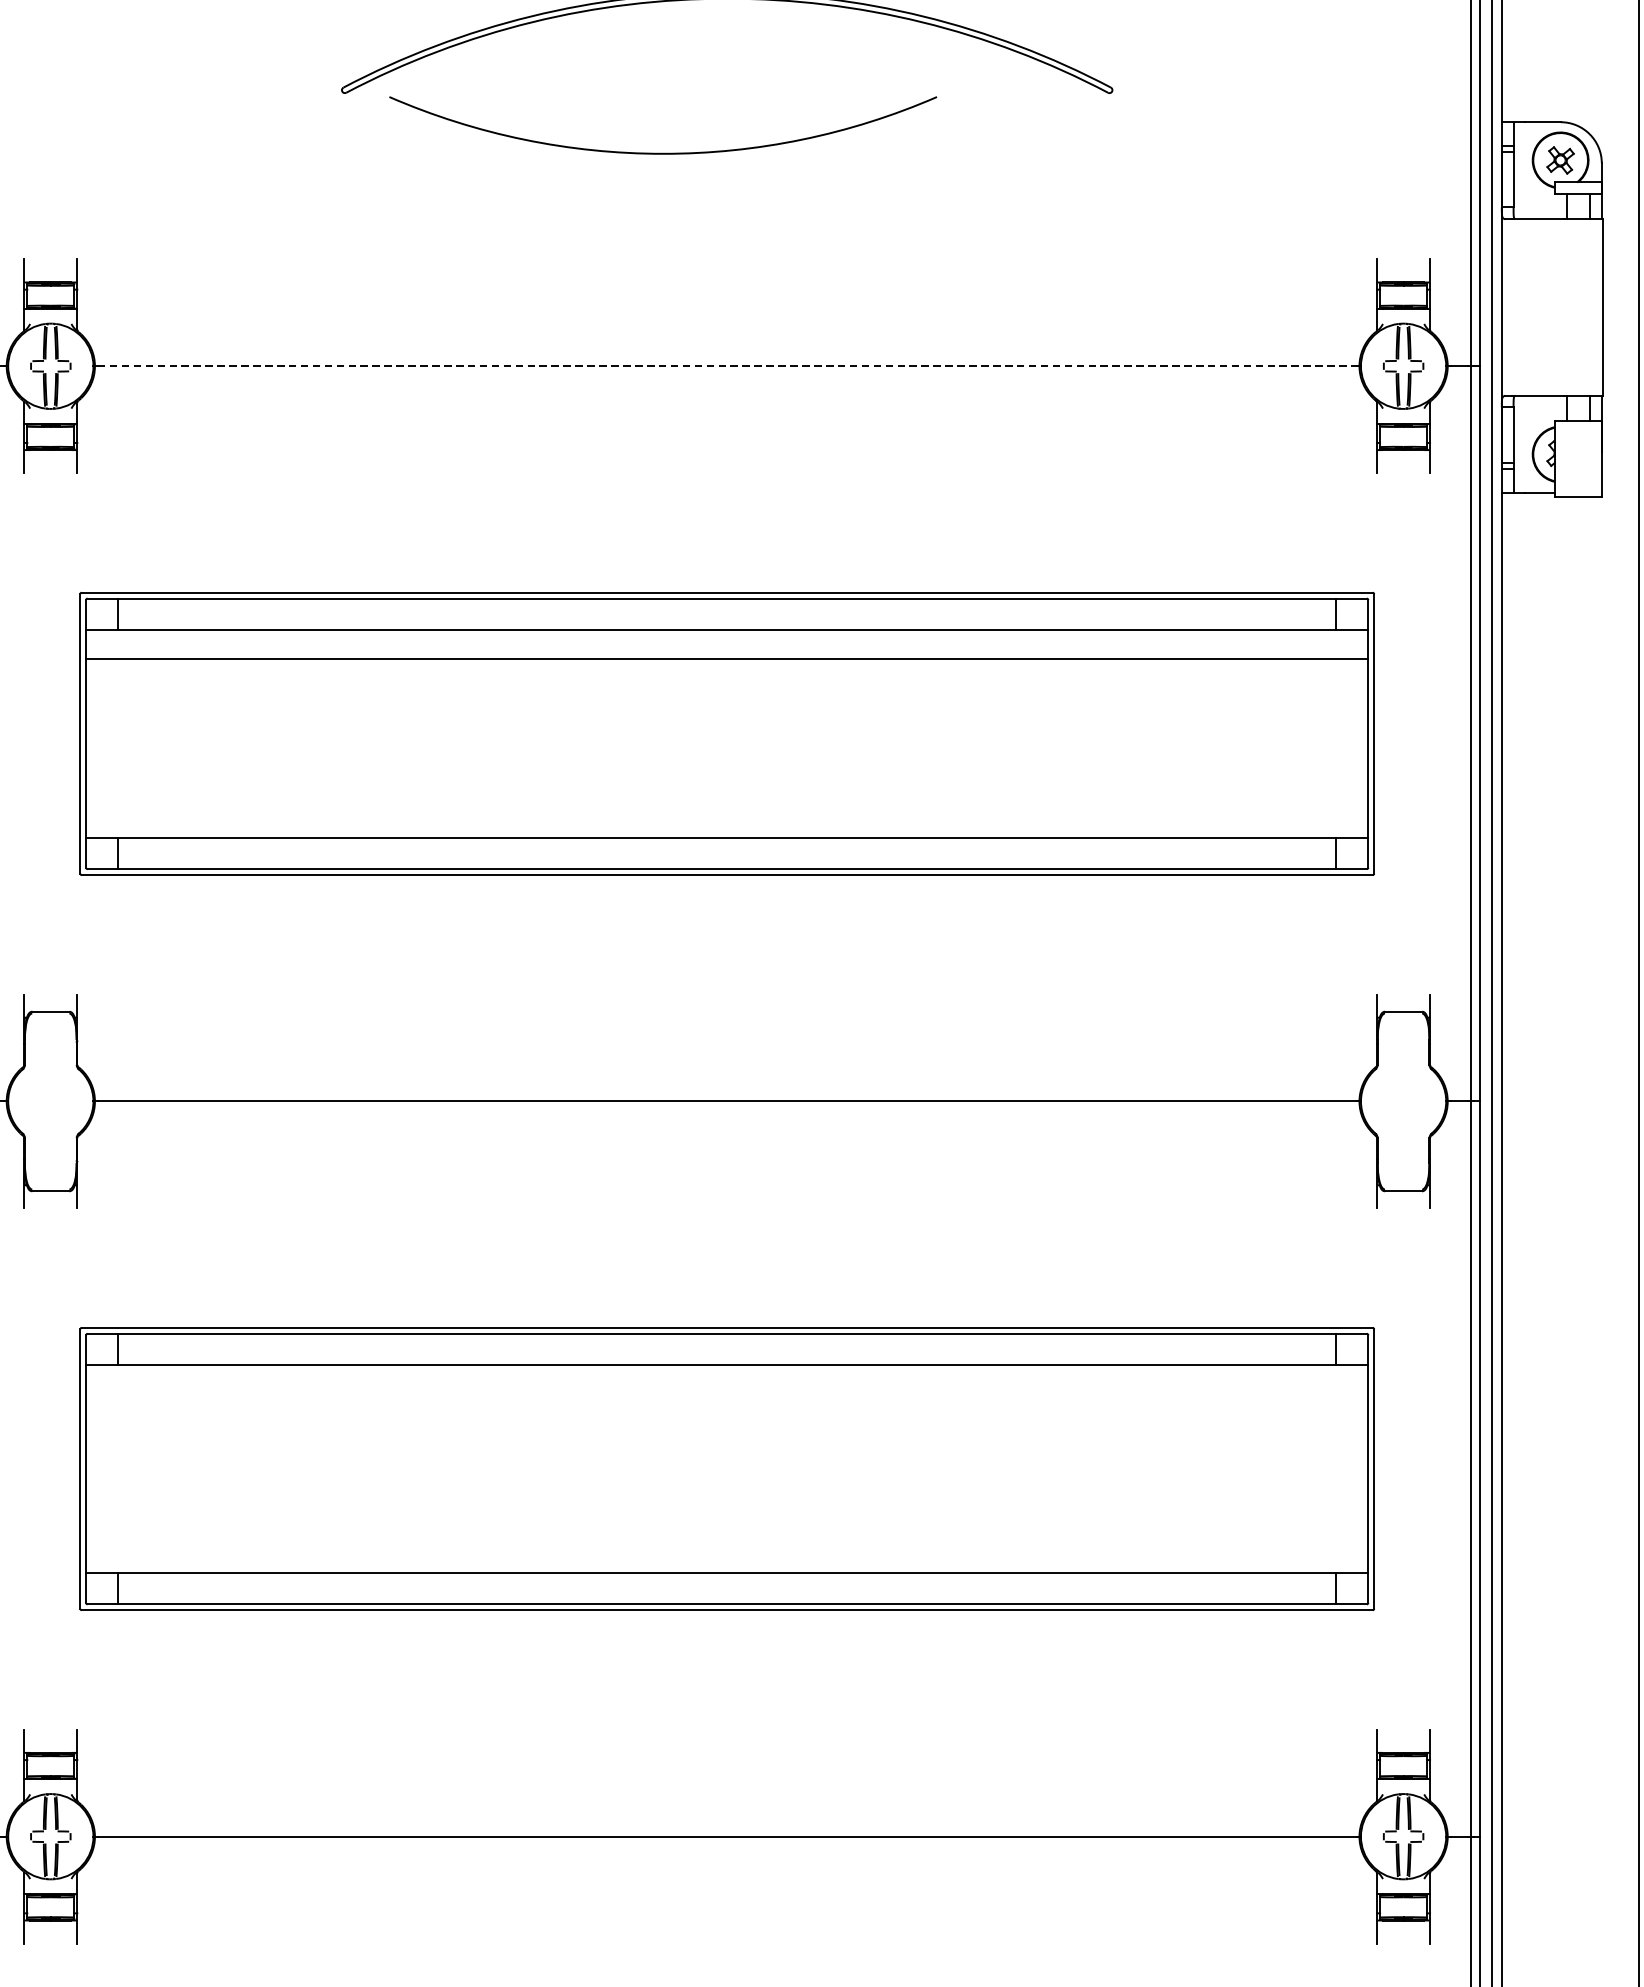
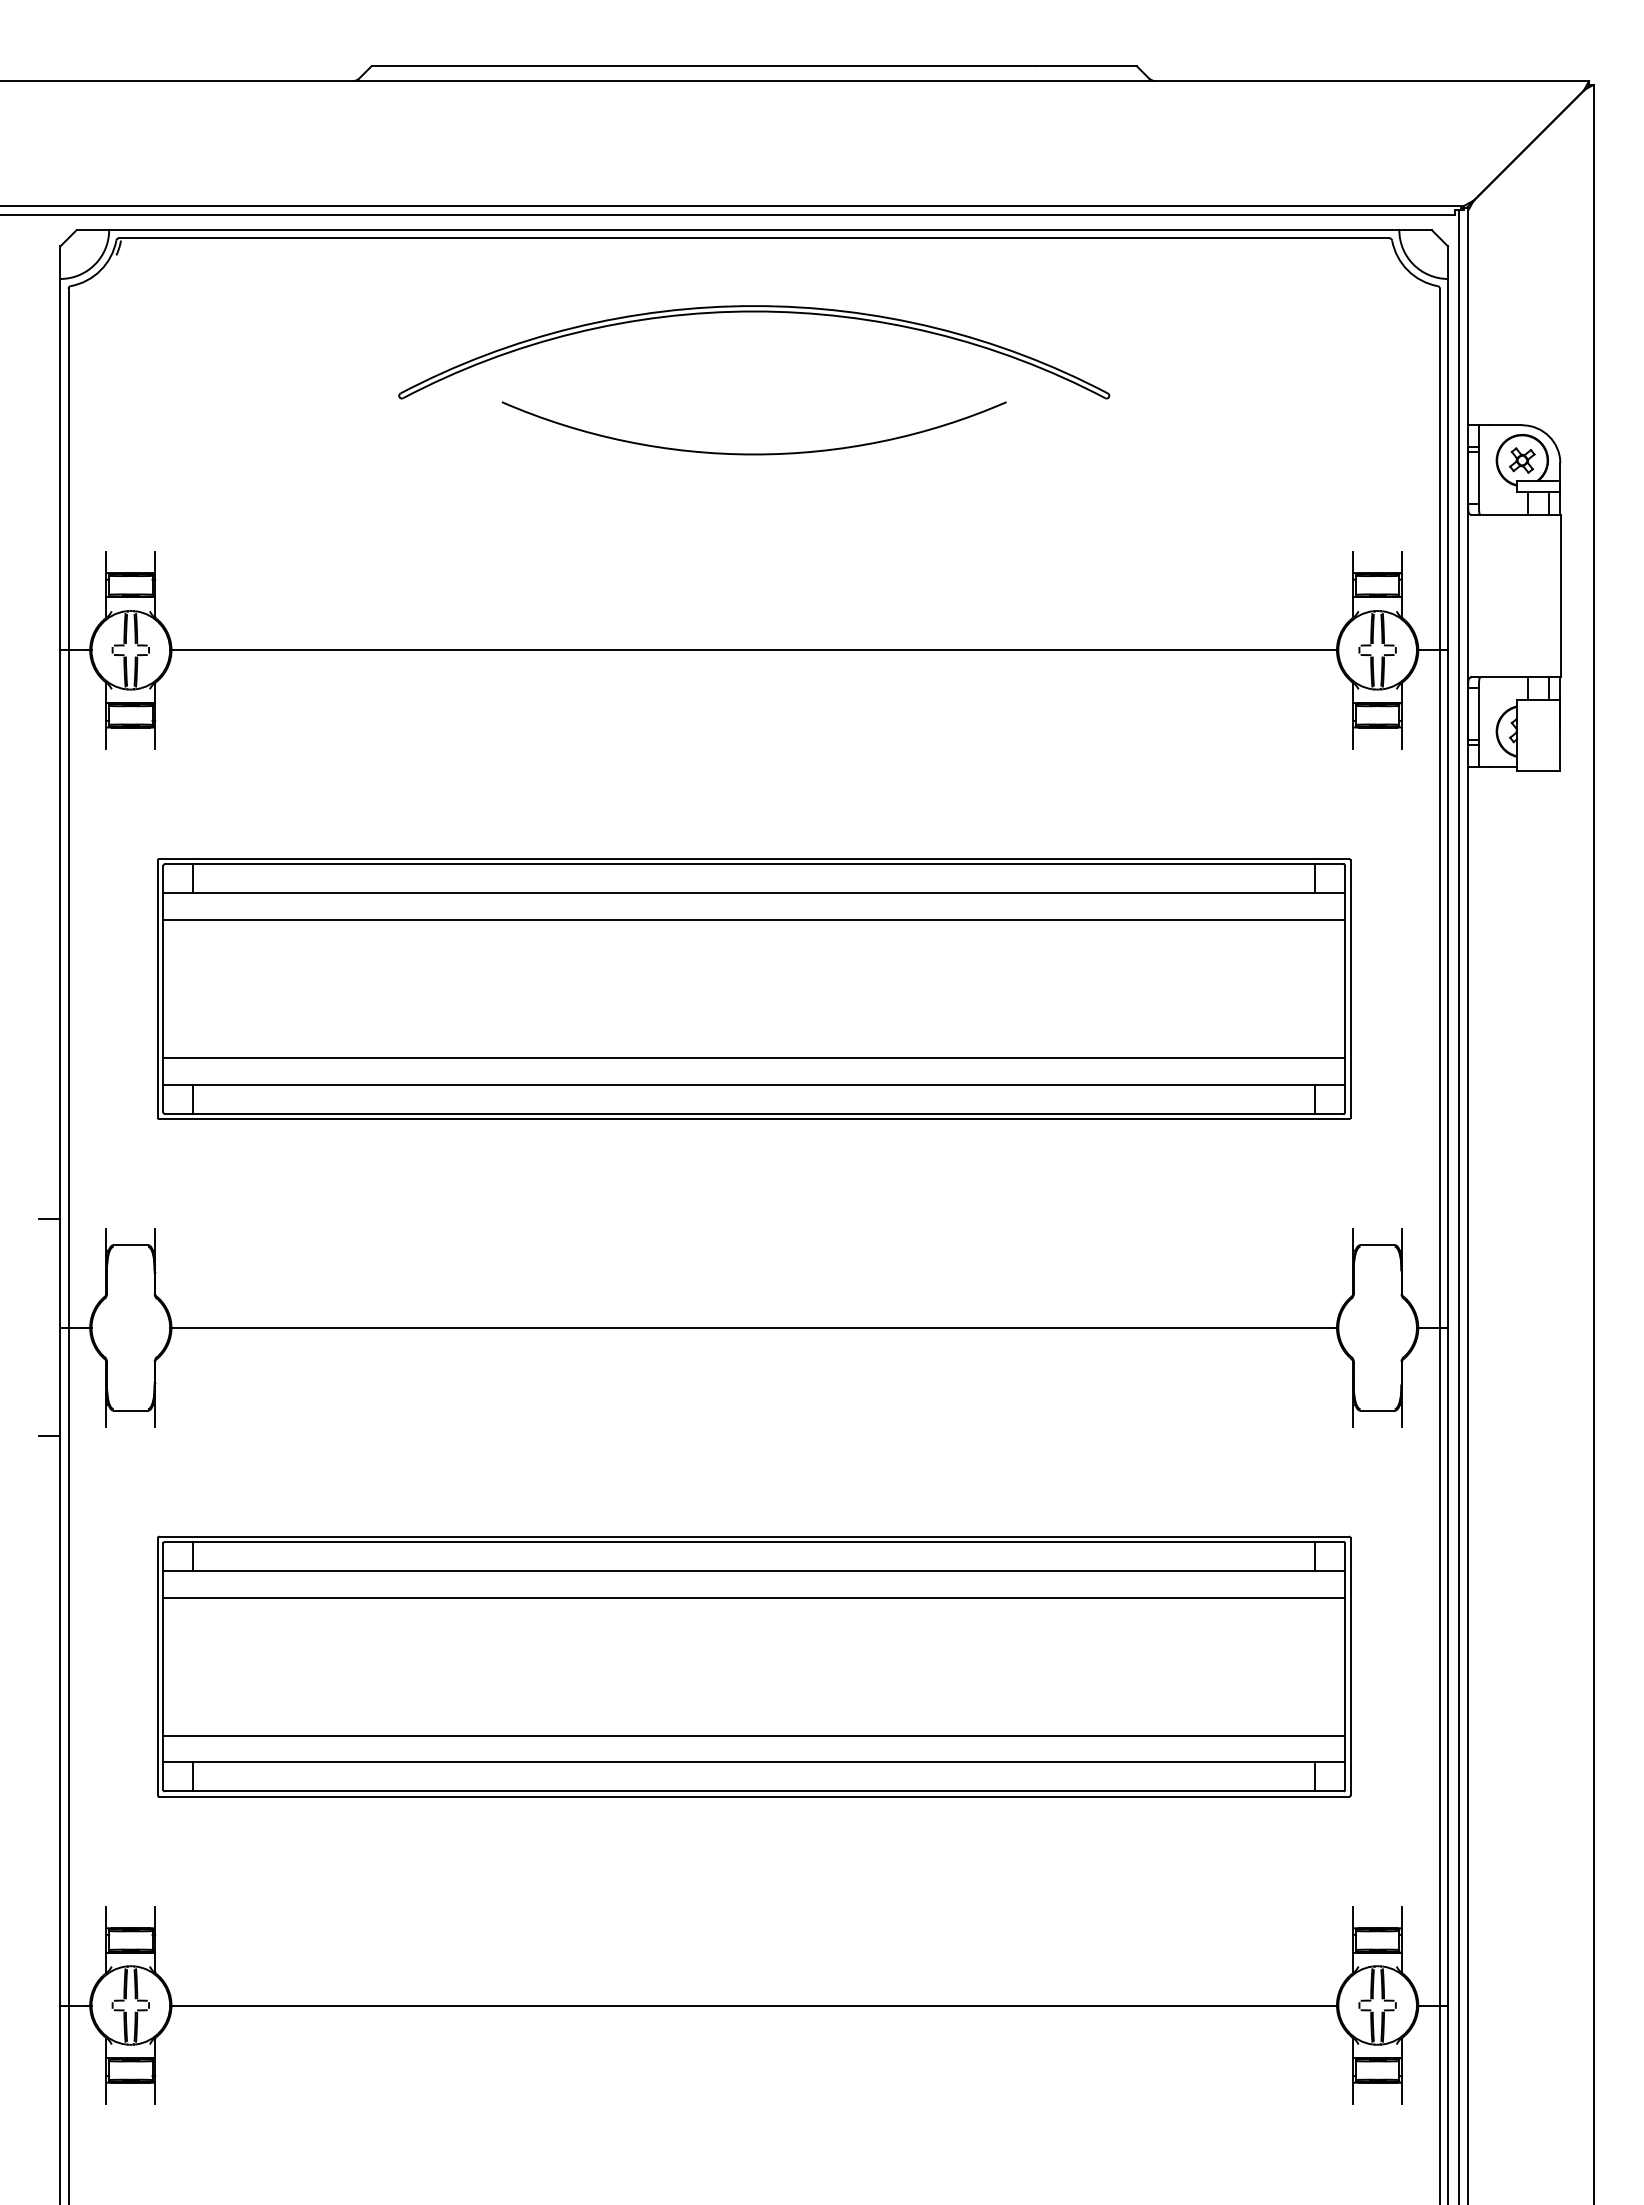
arc: (662, 152) -> (753, 453), moved
line: (727, 366) -> (754, 650), dashed -> solid
line: (727, 808) -> (754, 1057), added
line: (727, 1394) -> (754, 1597), added
line: (727, 1543) -> (754, 1735), added

